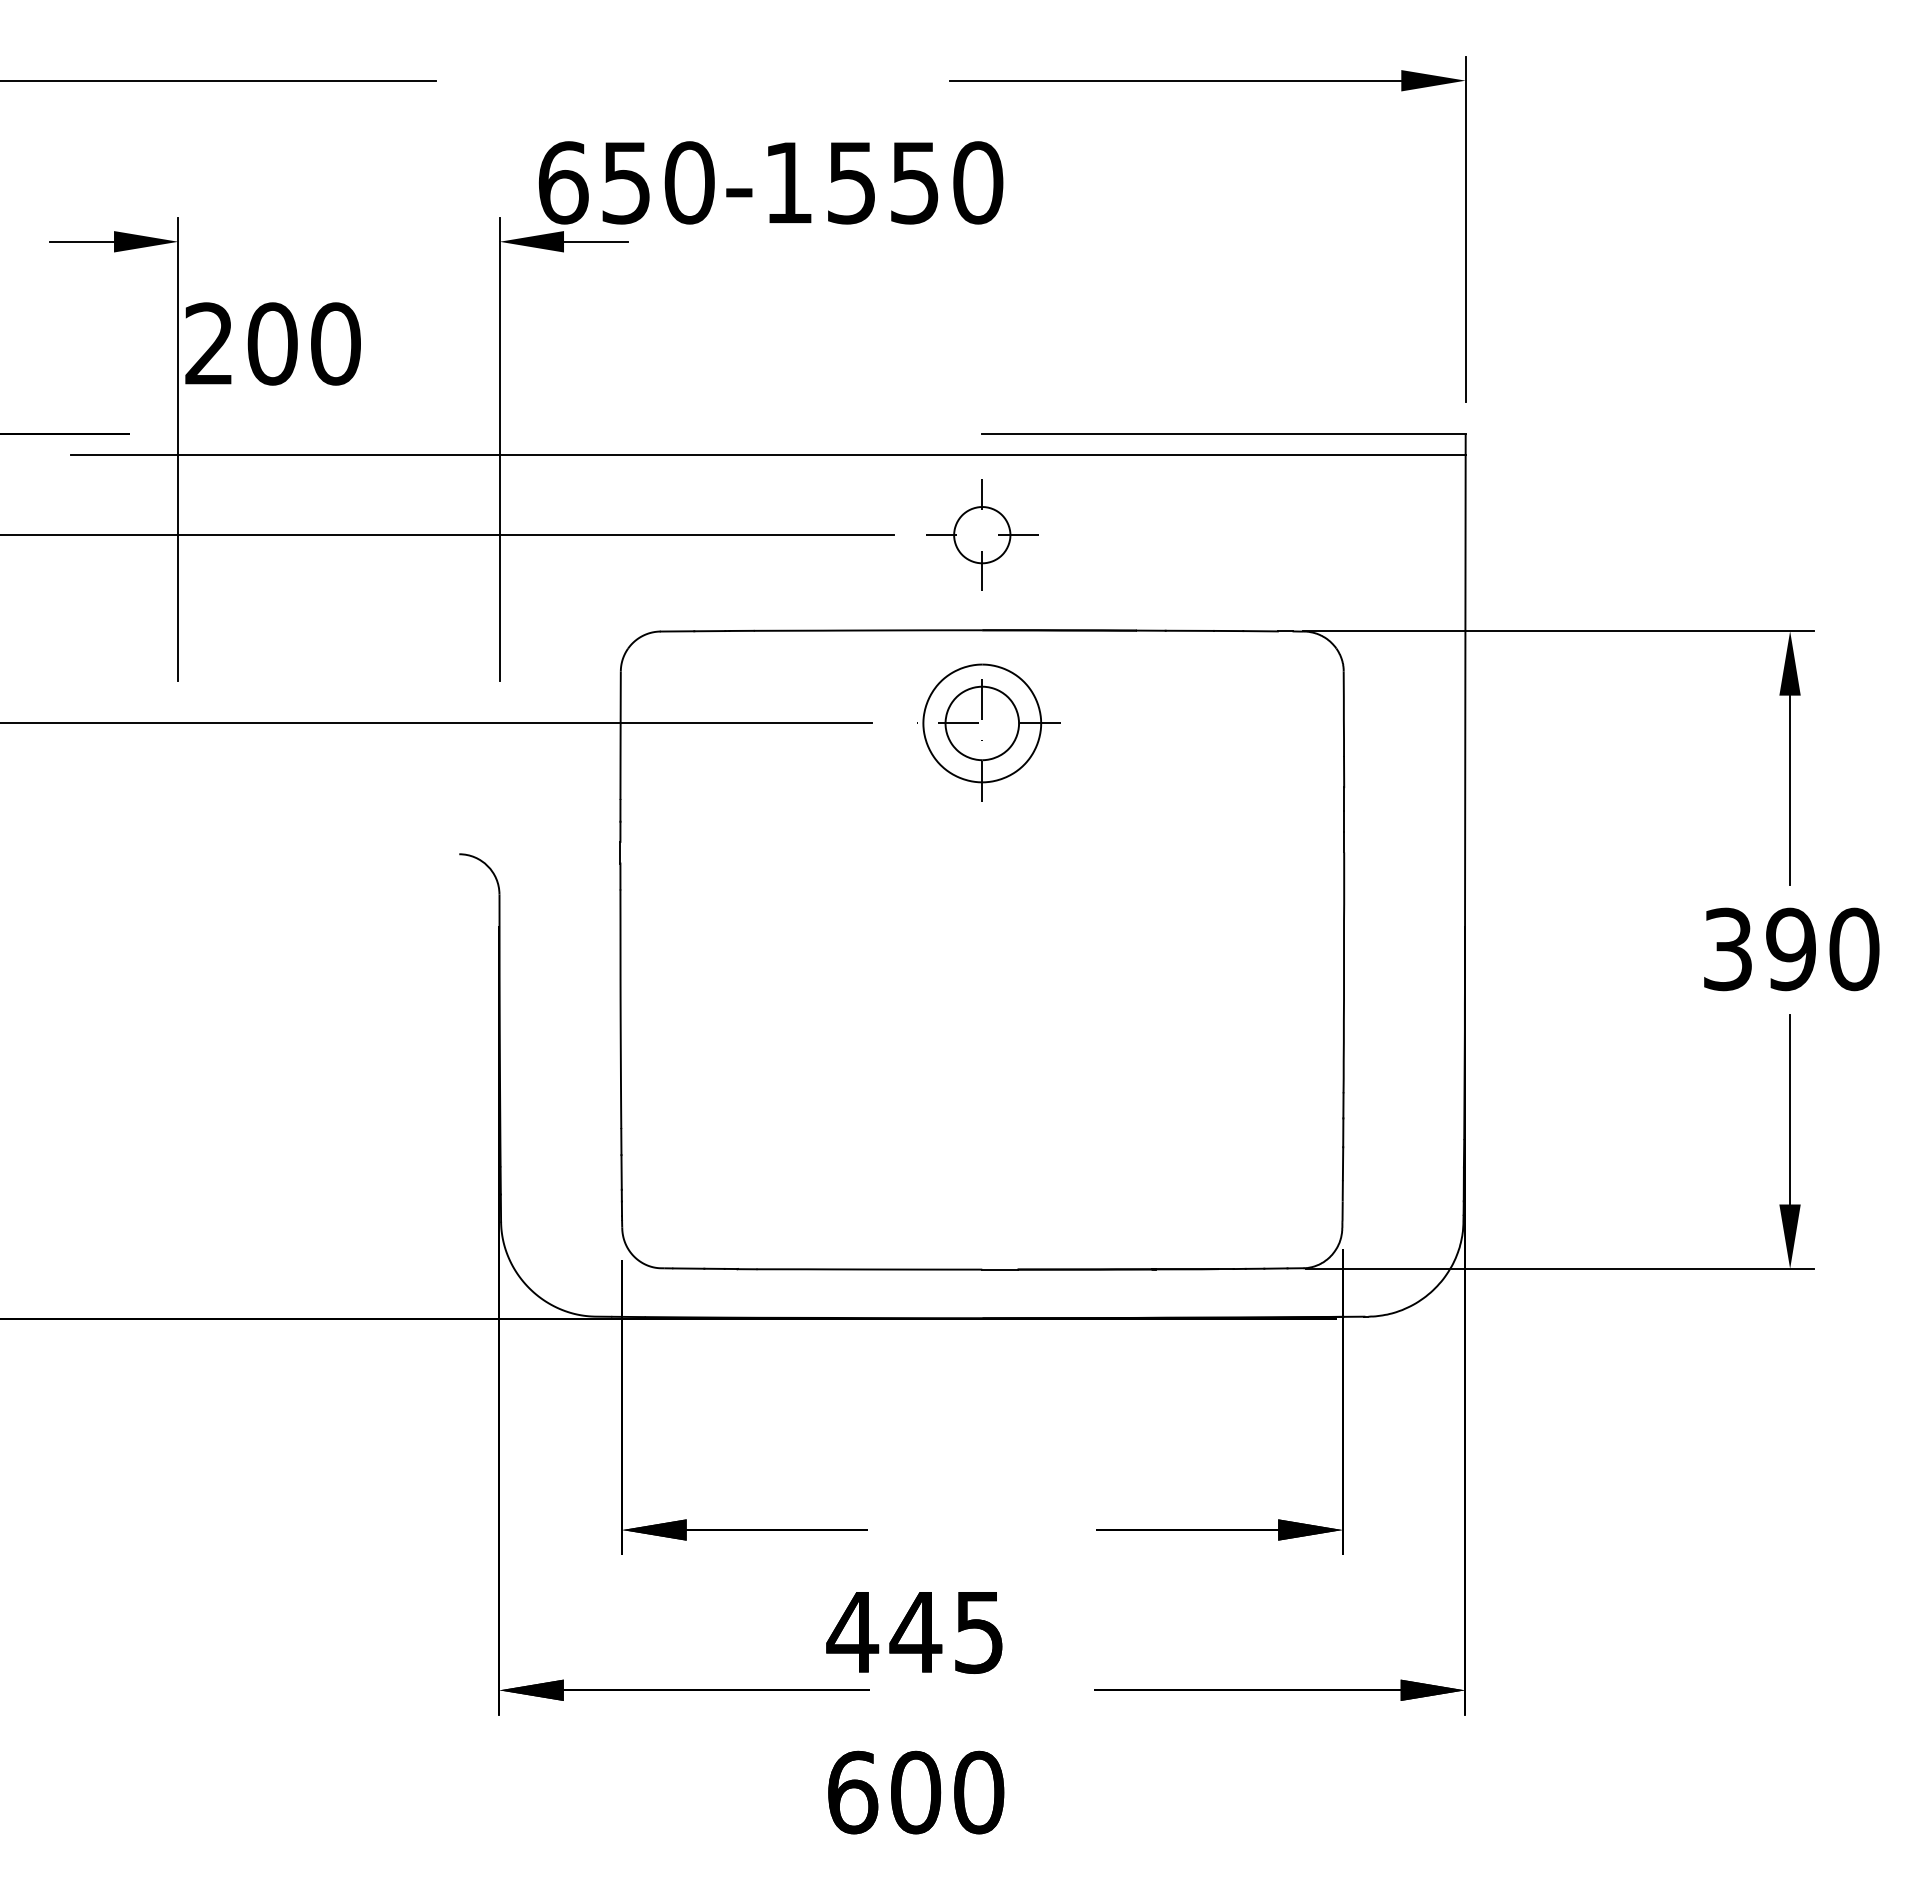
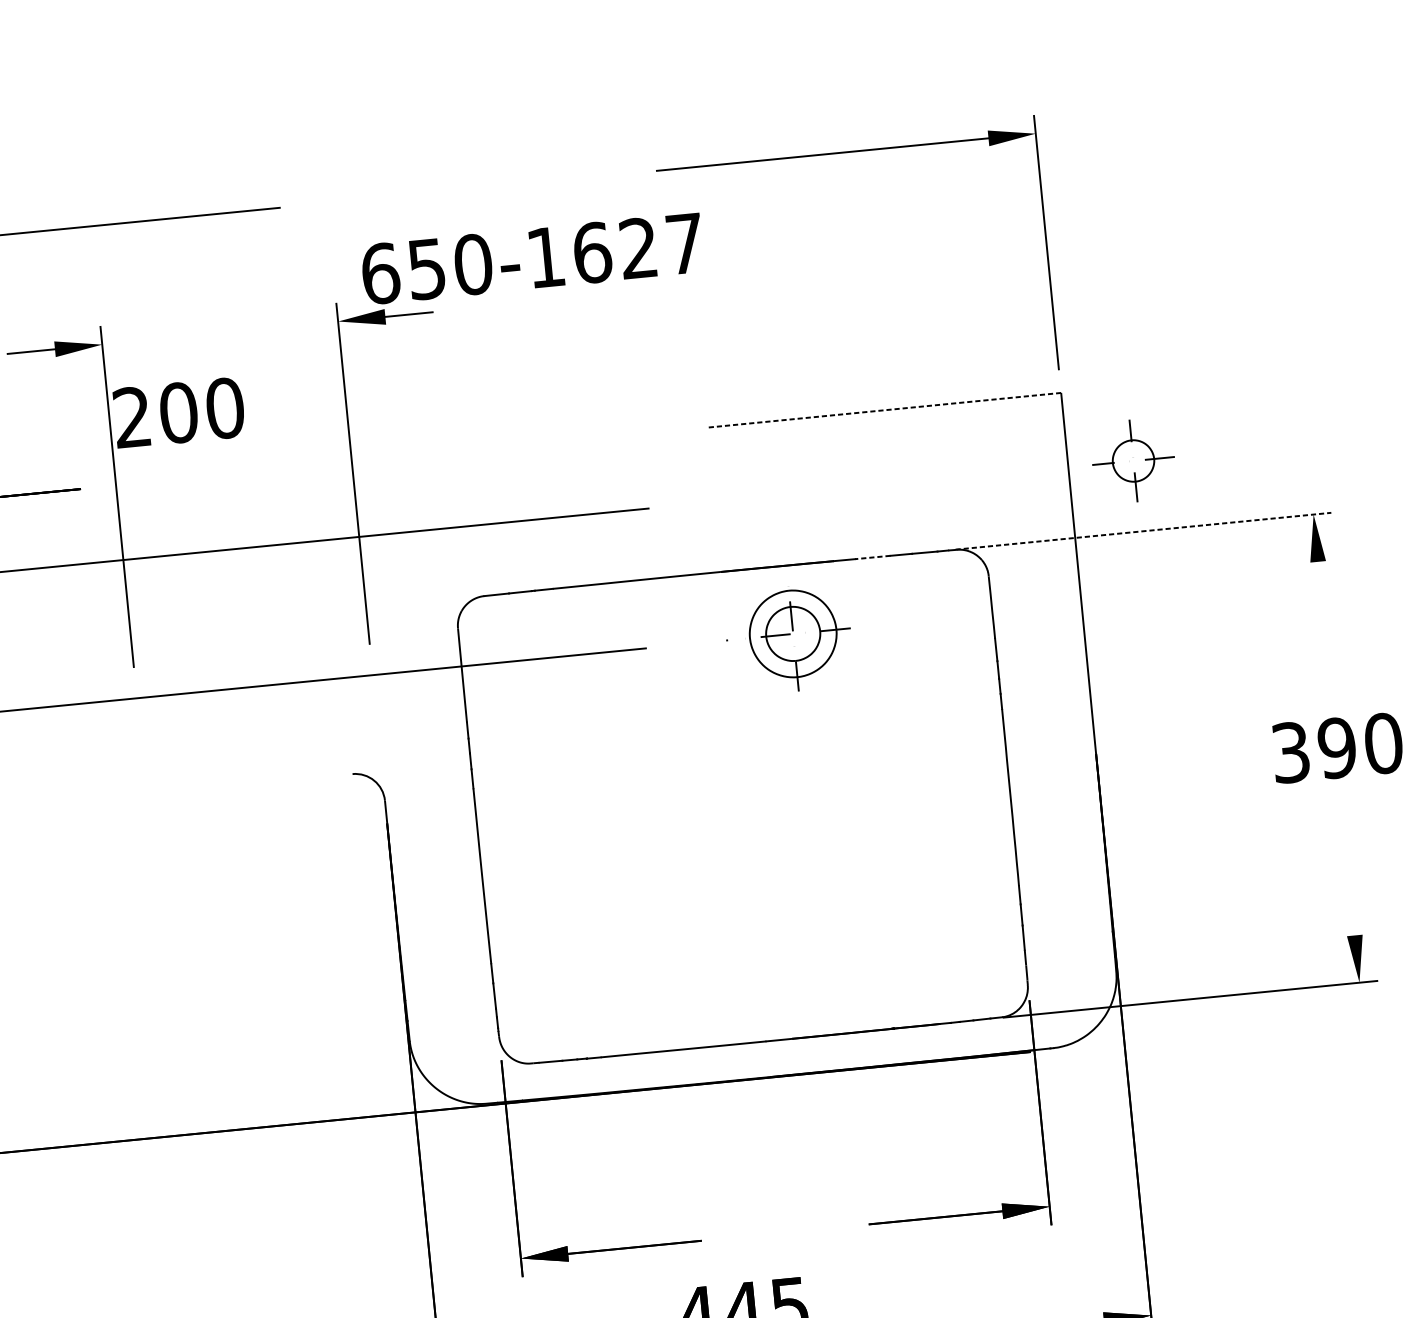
text: (915, 182) -> (639, 248), 650-1550 -> 650-1627
line: (1223, 433) -> (883, 410), solid -> dashed
line: (767, 454) -> (550, 458), removed
part: (982, 534) -> (1133, 460), moved
line: (1189, 630) -> (872, 557), solid -> dashed
line: (1558, 631) -> (1143, 531), solid -> dashed
part: (988, 732) -> (798, 640), moved
line: (1790, 789) -> (1325, 630), removed
line: (1790, 1109) -> (1348, 865), removed

